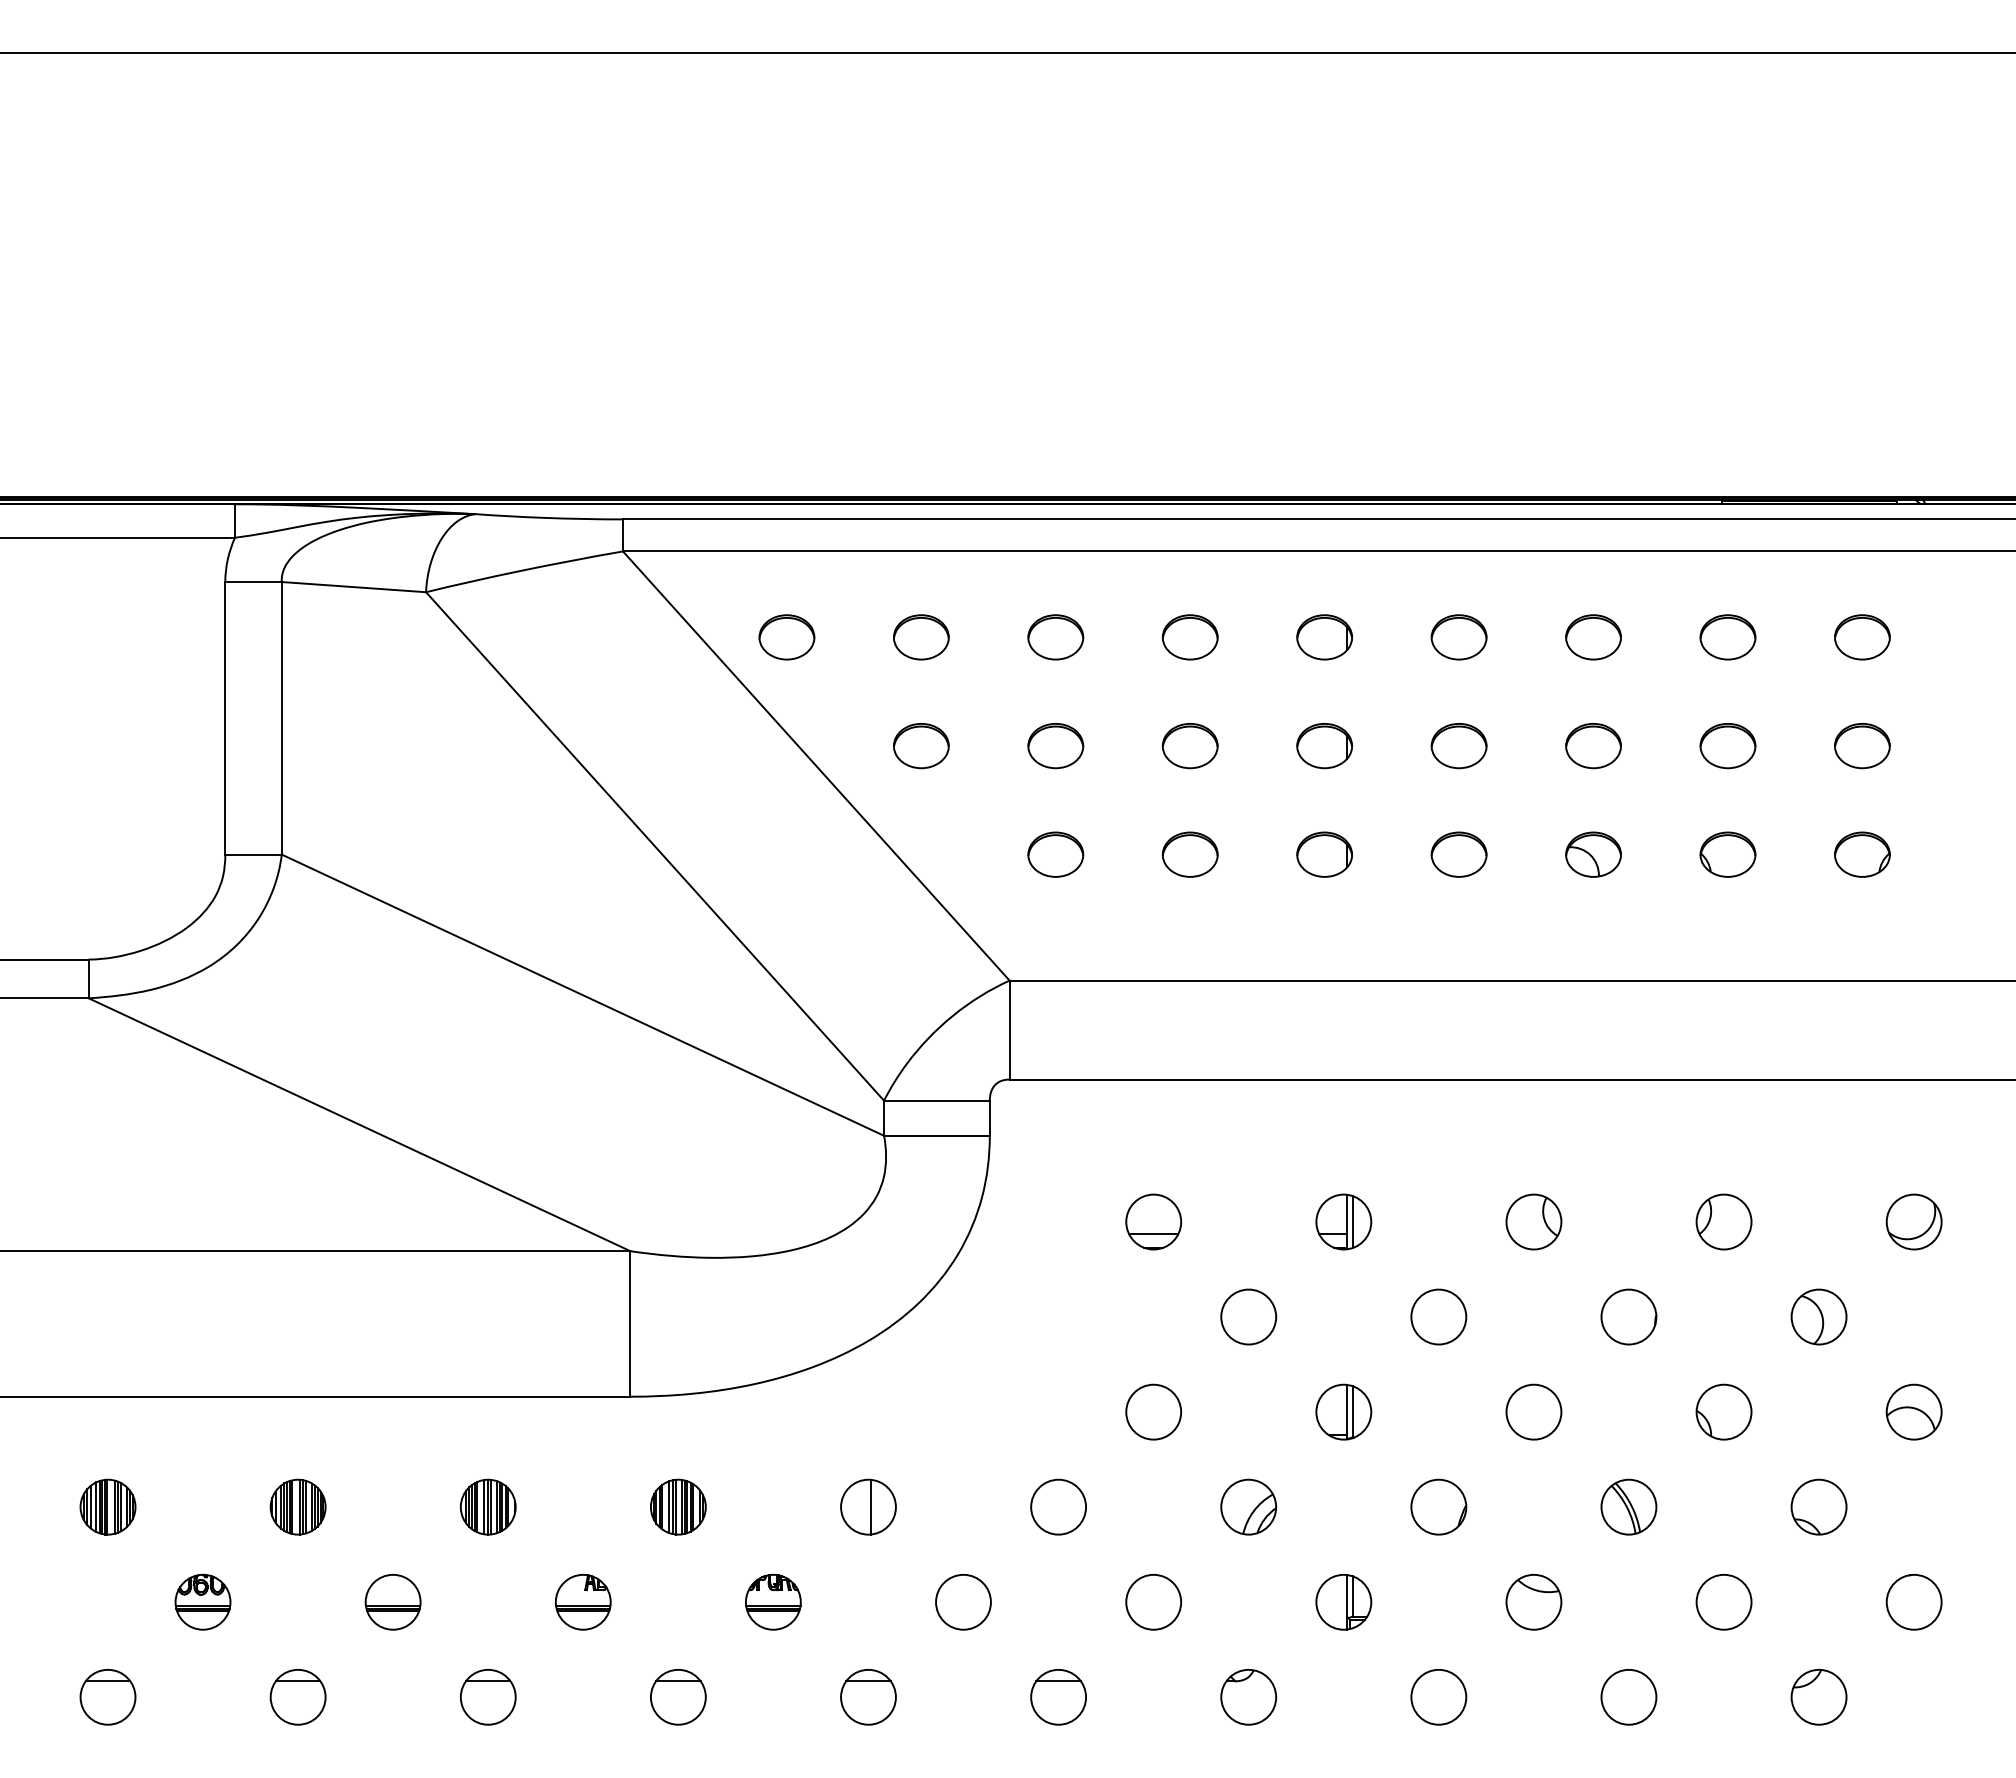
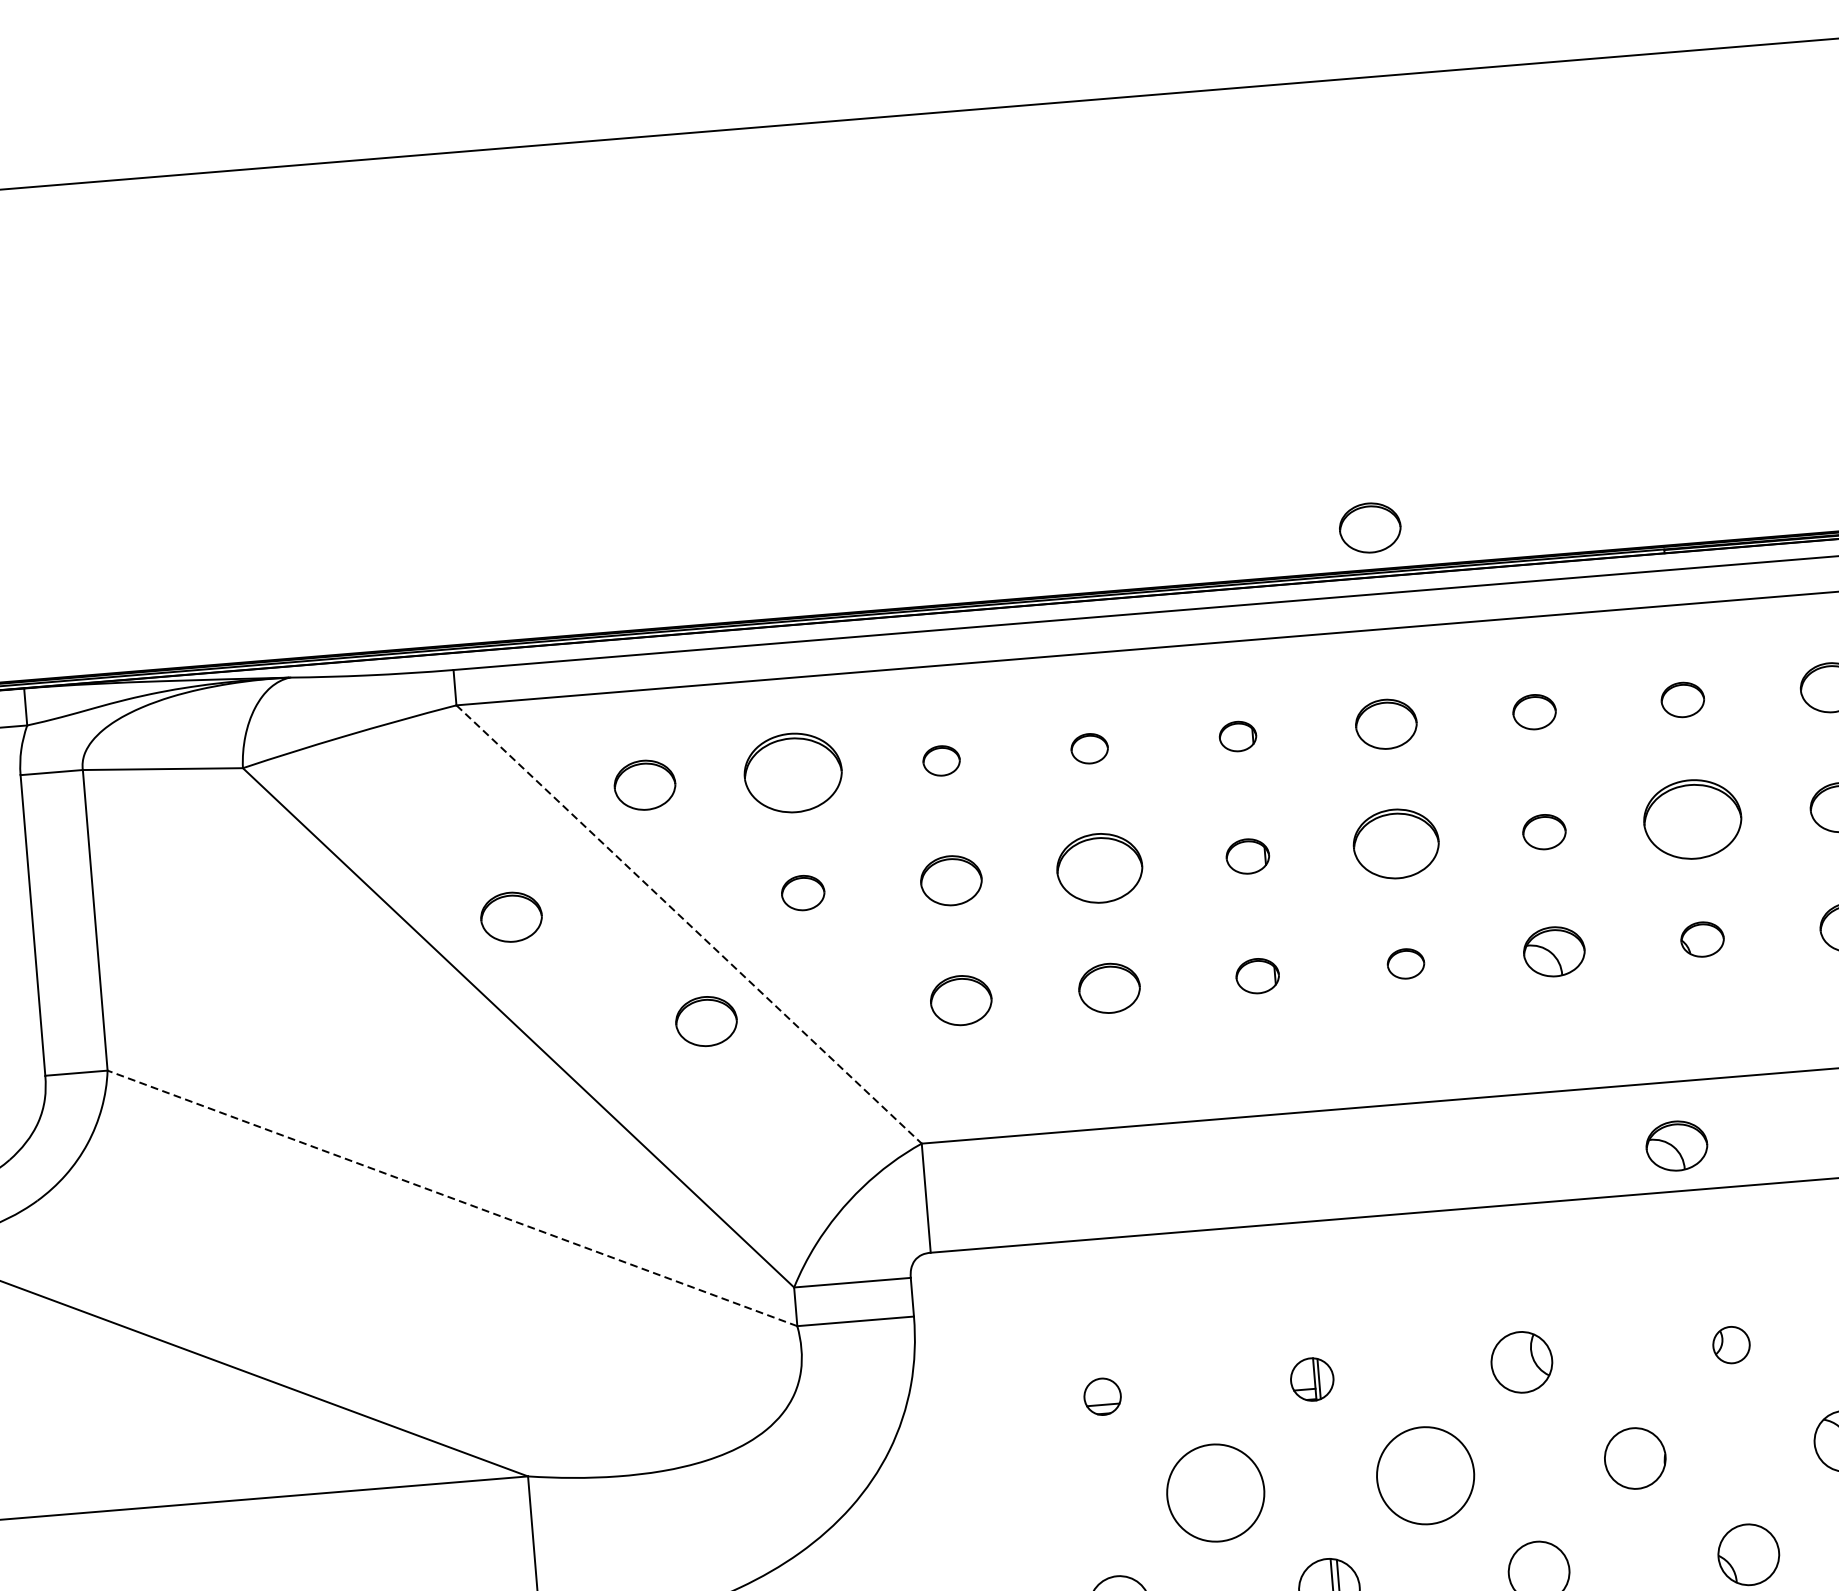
part: (1458, 459) -> (1369, 528), added
part: (921, 637) -> (793, 773), size x1.6
part: (1055, 637) -> (941, 761), size x0.6
part: (1189, 637) -> (1089, 748), size x0.6
part: (1324, 637) -> (1237, 736), size x0.6
part: (1593, 637) -> (1534, 712), size x0.7
part: (1727, 637) -> (1682, 700), size x0.7
part: (656, 746) -> (511, 917), added
part: (921, 746) -> (803, 893), size x0.7
part: (1189, 746) -> (1098, 869), size x1.4
part: (1324, 746) -> (1247, 856), size x0.7
part: (1458, 746) -> (1395, 844), size x1.4
part: (1593, 746) -> (1544, 832), size x0.7
part: (1727, 746) -> (1692, 820), size x1.6
line: (816, 766) -> (689, 924), solid -> dashed
part: (824, 854) -> (706, 1021), added
part: (1324, 854) -> (1257, 975), size x0.7
part: (1458, 854) -> (1405, 963), size x0.6
part: (1727, 854) -> (1702, 939), size x0.7
line: (582, 994) -> (451, 1197), solid -> dashed
part: (1689, 1038) -> (1676, 1145), added
part: (1153, 1221) -> (1102, 1396), size x0.6
part: (1343, 1221) -> (1311, 1379), size x0.7
part: (1723, 1221) -> (1730, 1344), size x0.6
circle: (1248, 1316) -> (1215, 1492), size x1.6
circle: (1438, 1316) -> (1425, 1475), size x1.6

